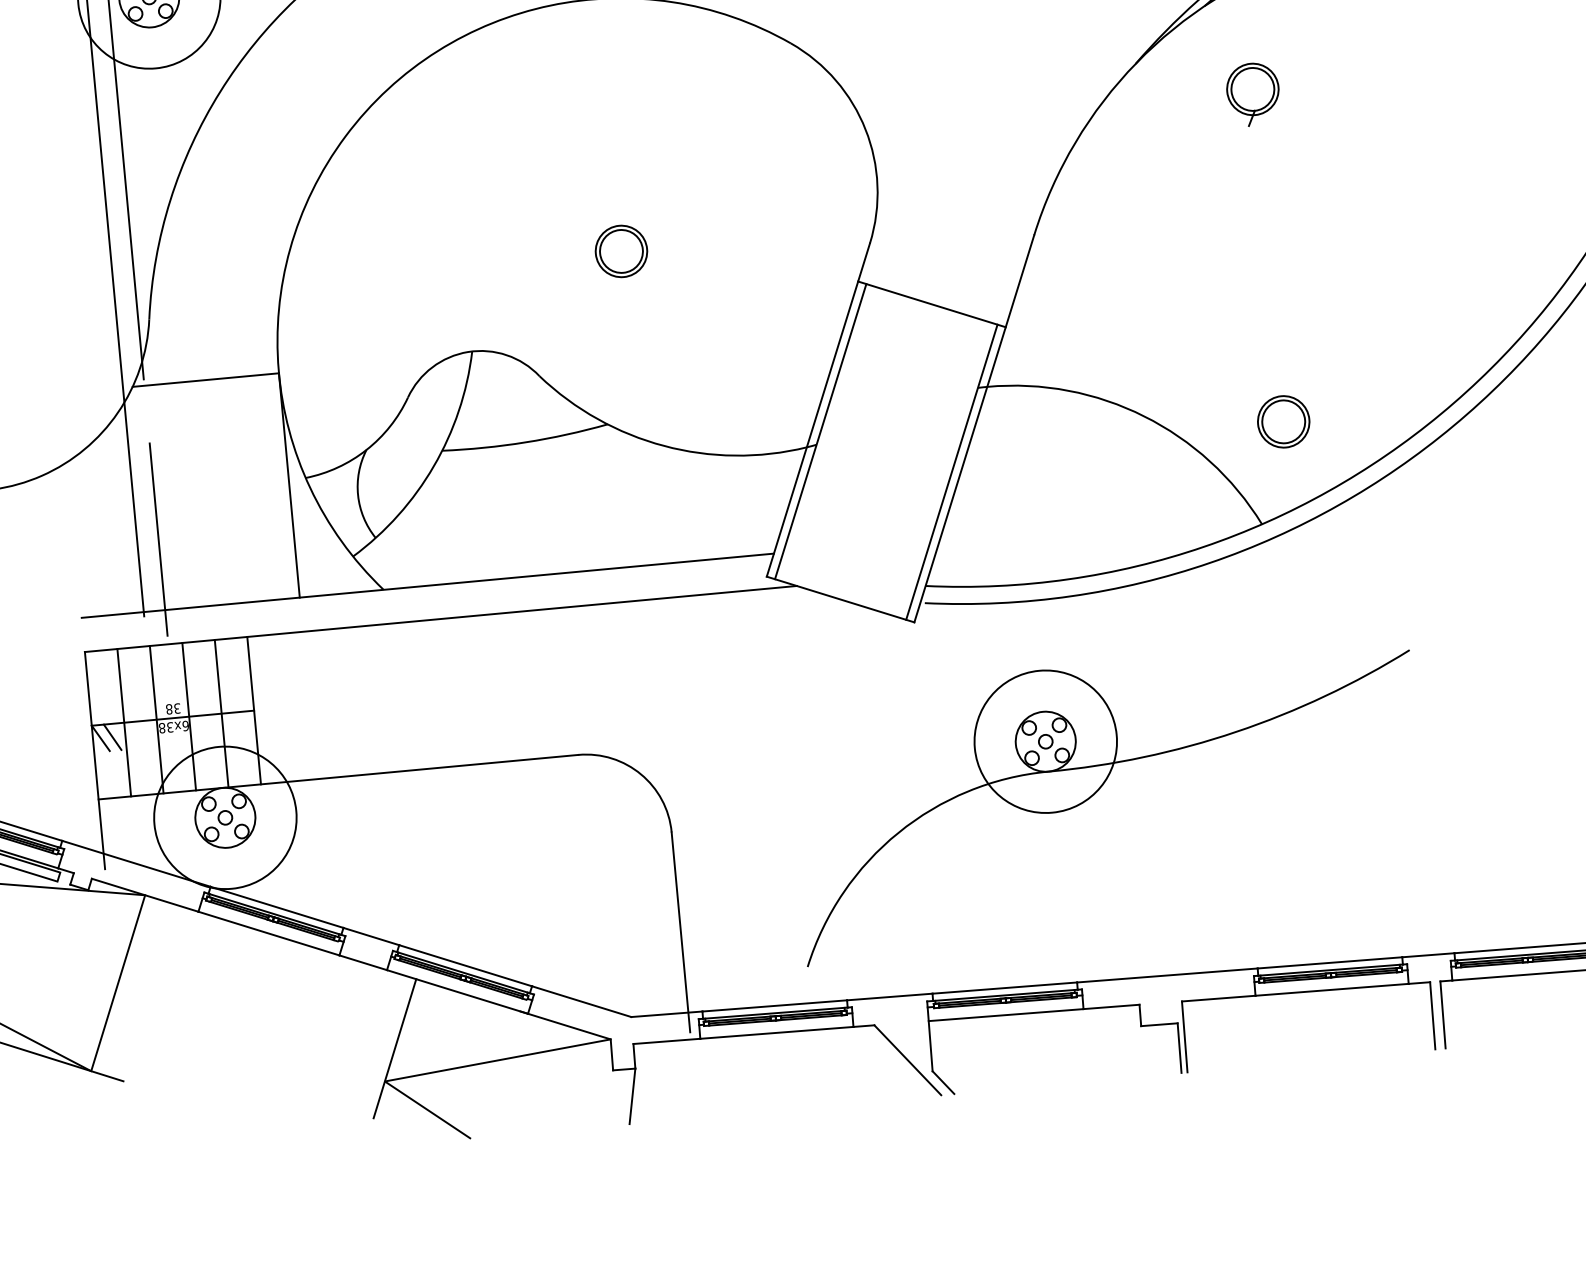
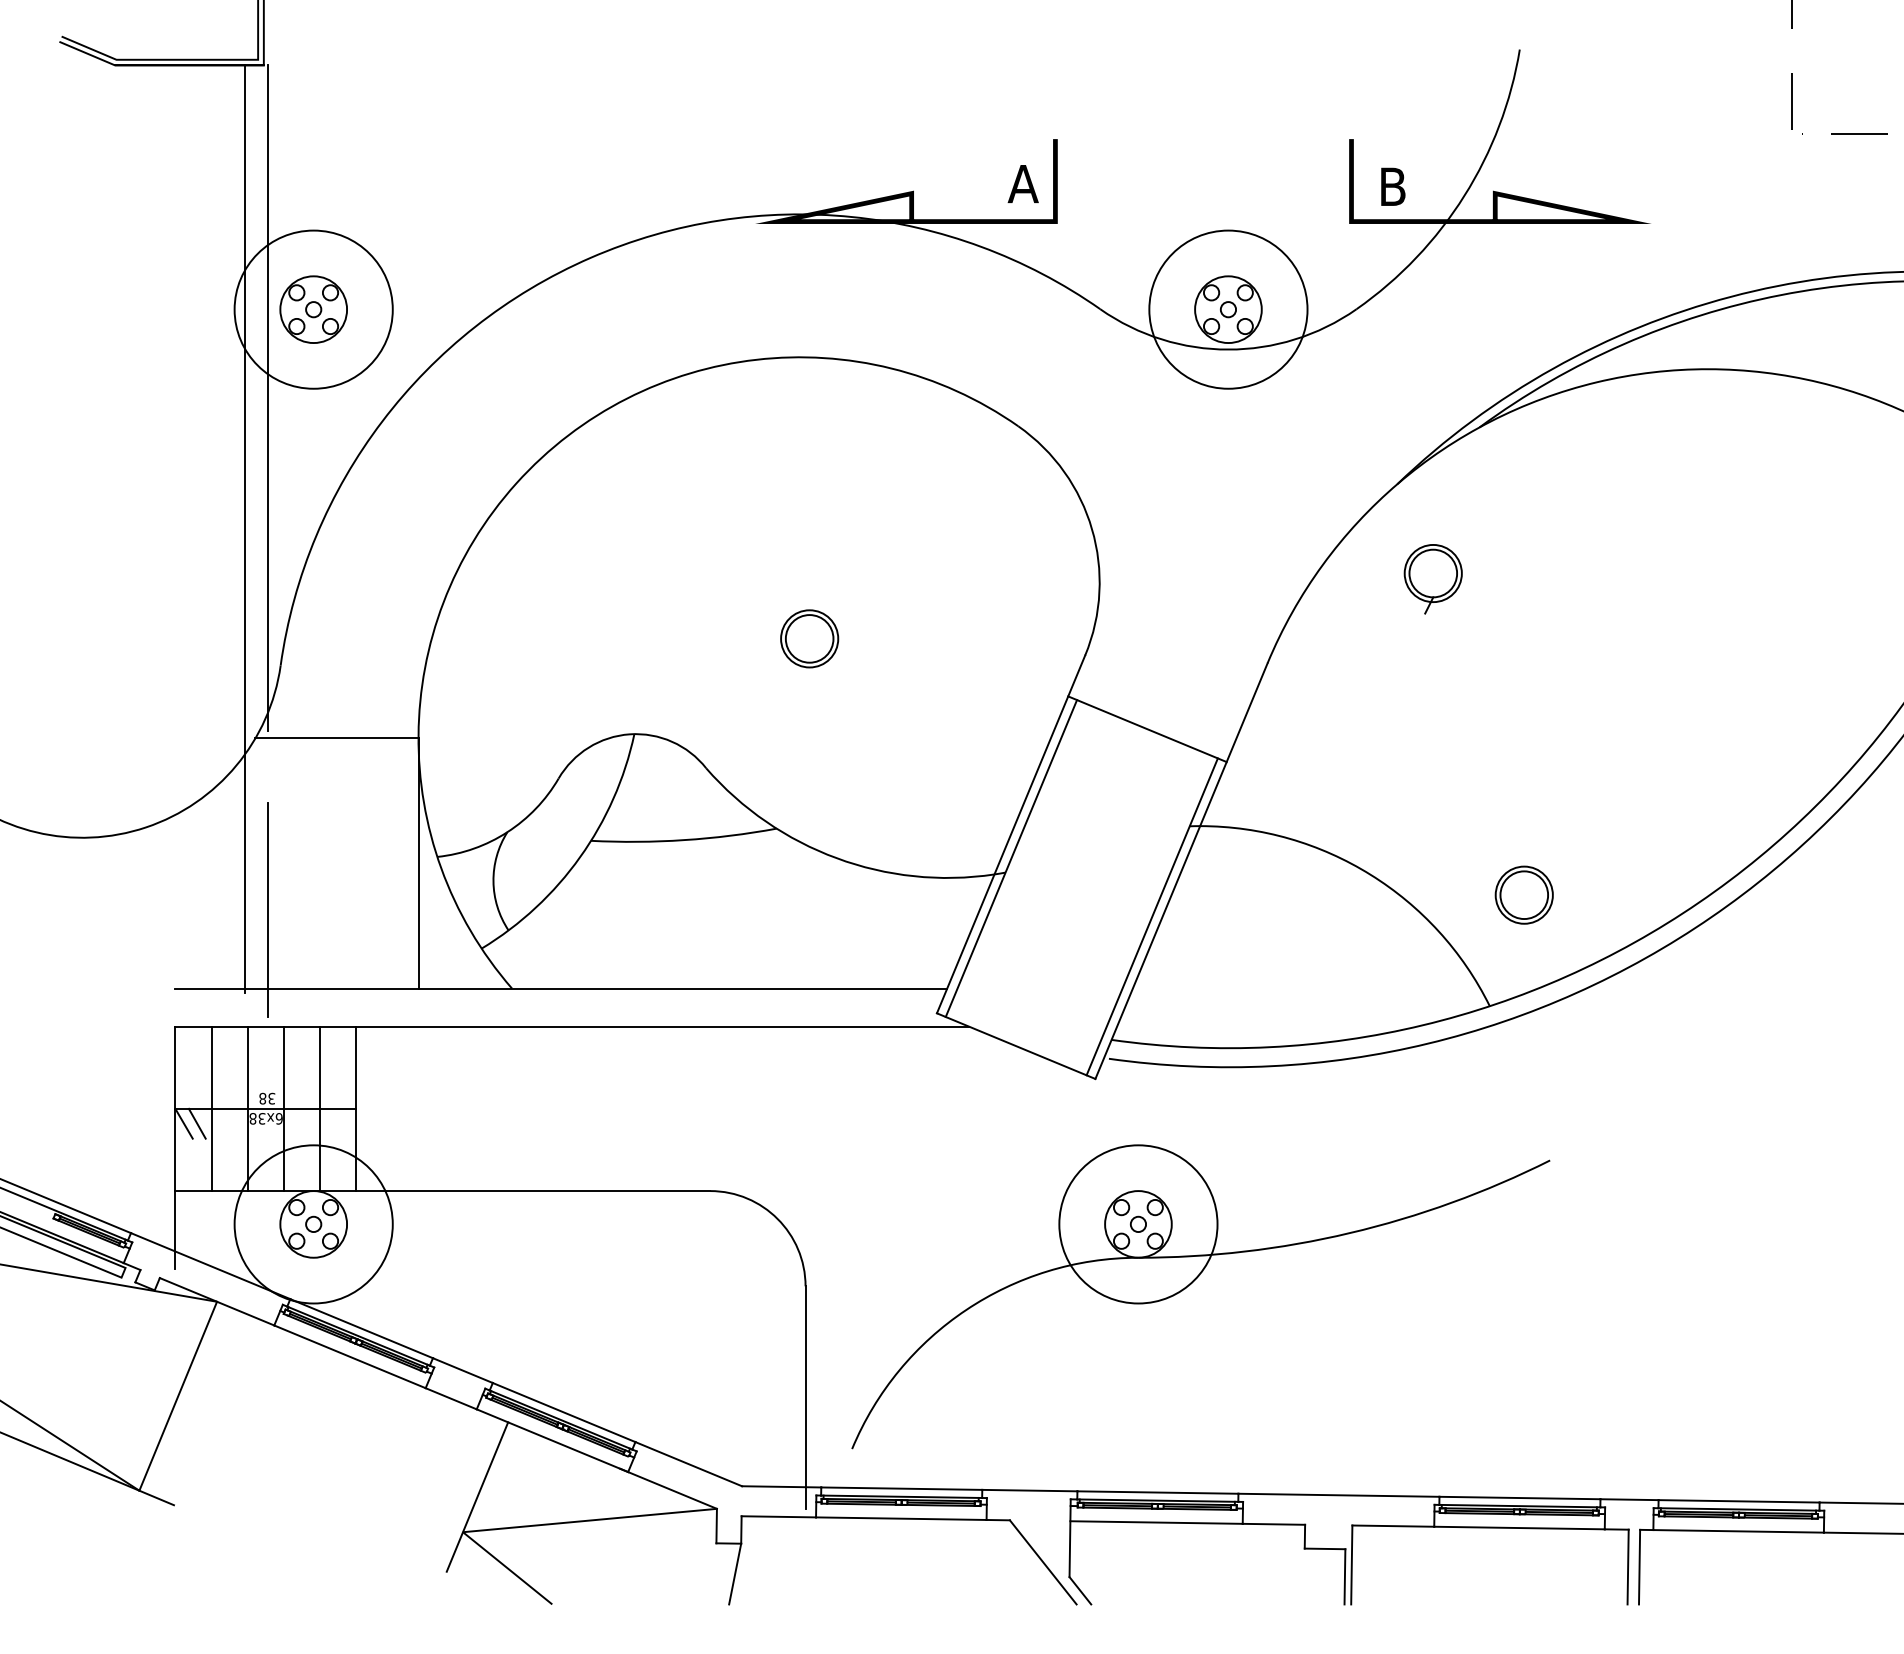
part: (1252, 94) -> (1432, 579), moved
part: (1097, 792) -> (1190, 1285), moved

